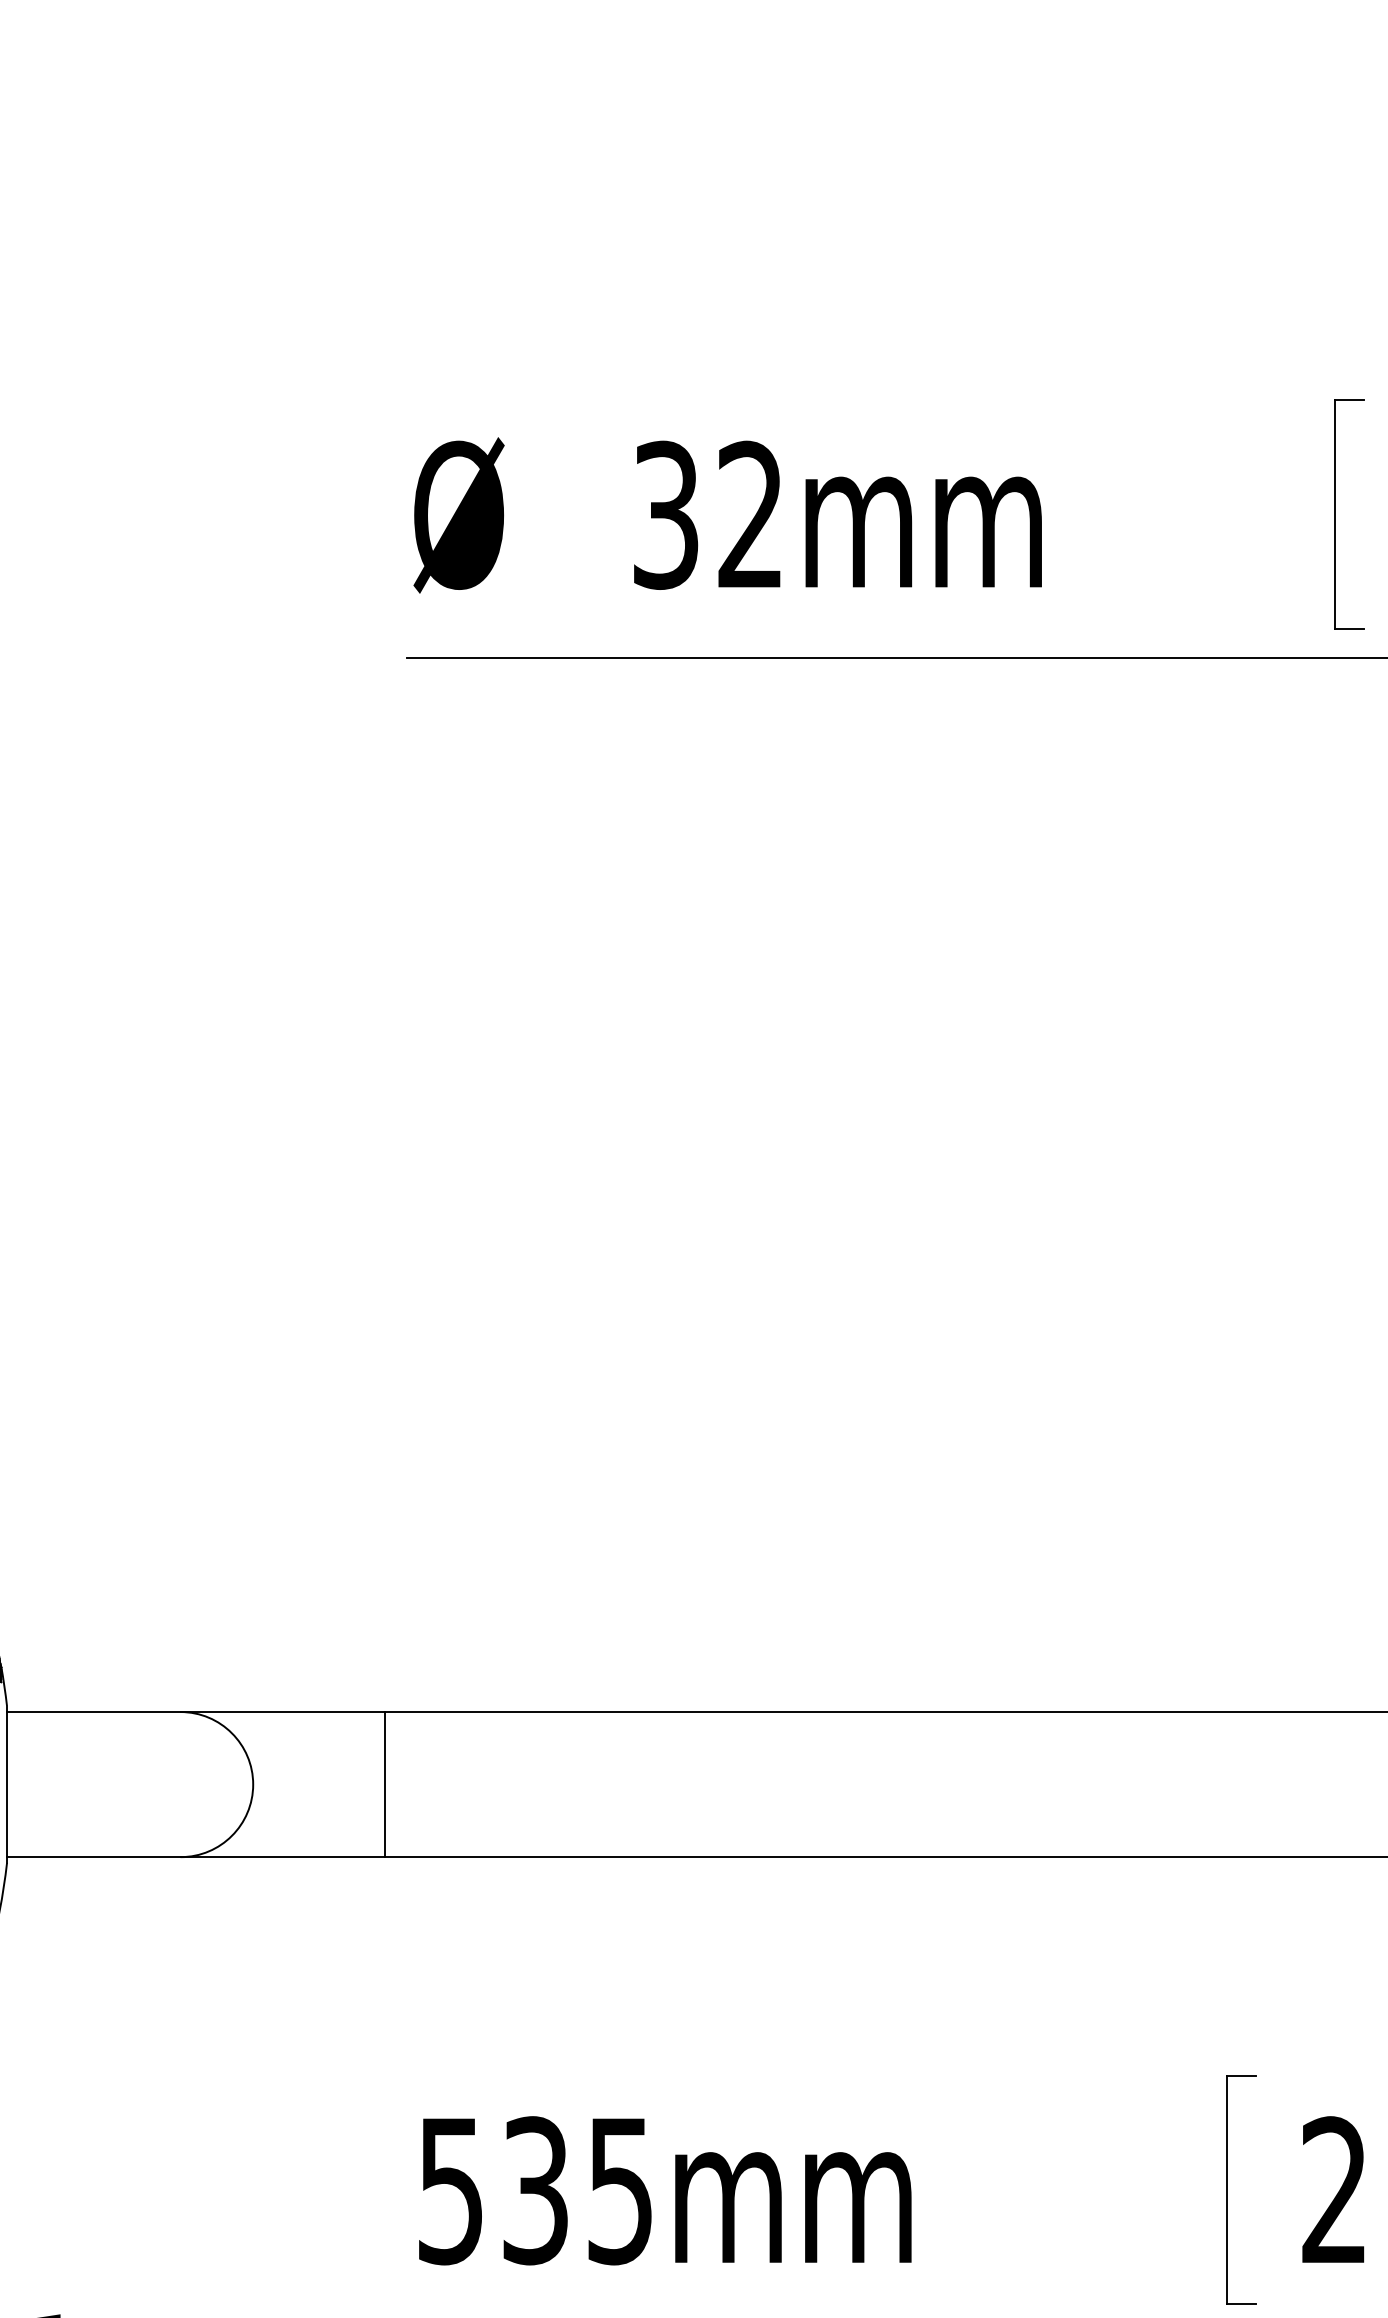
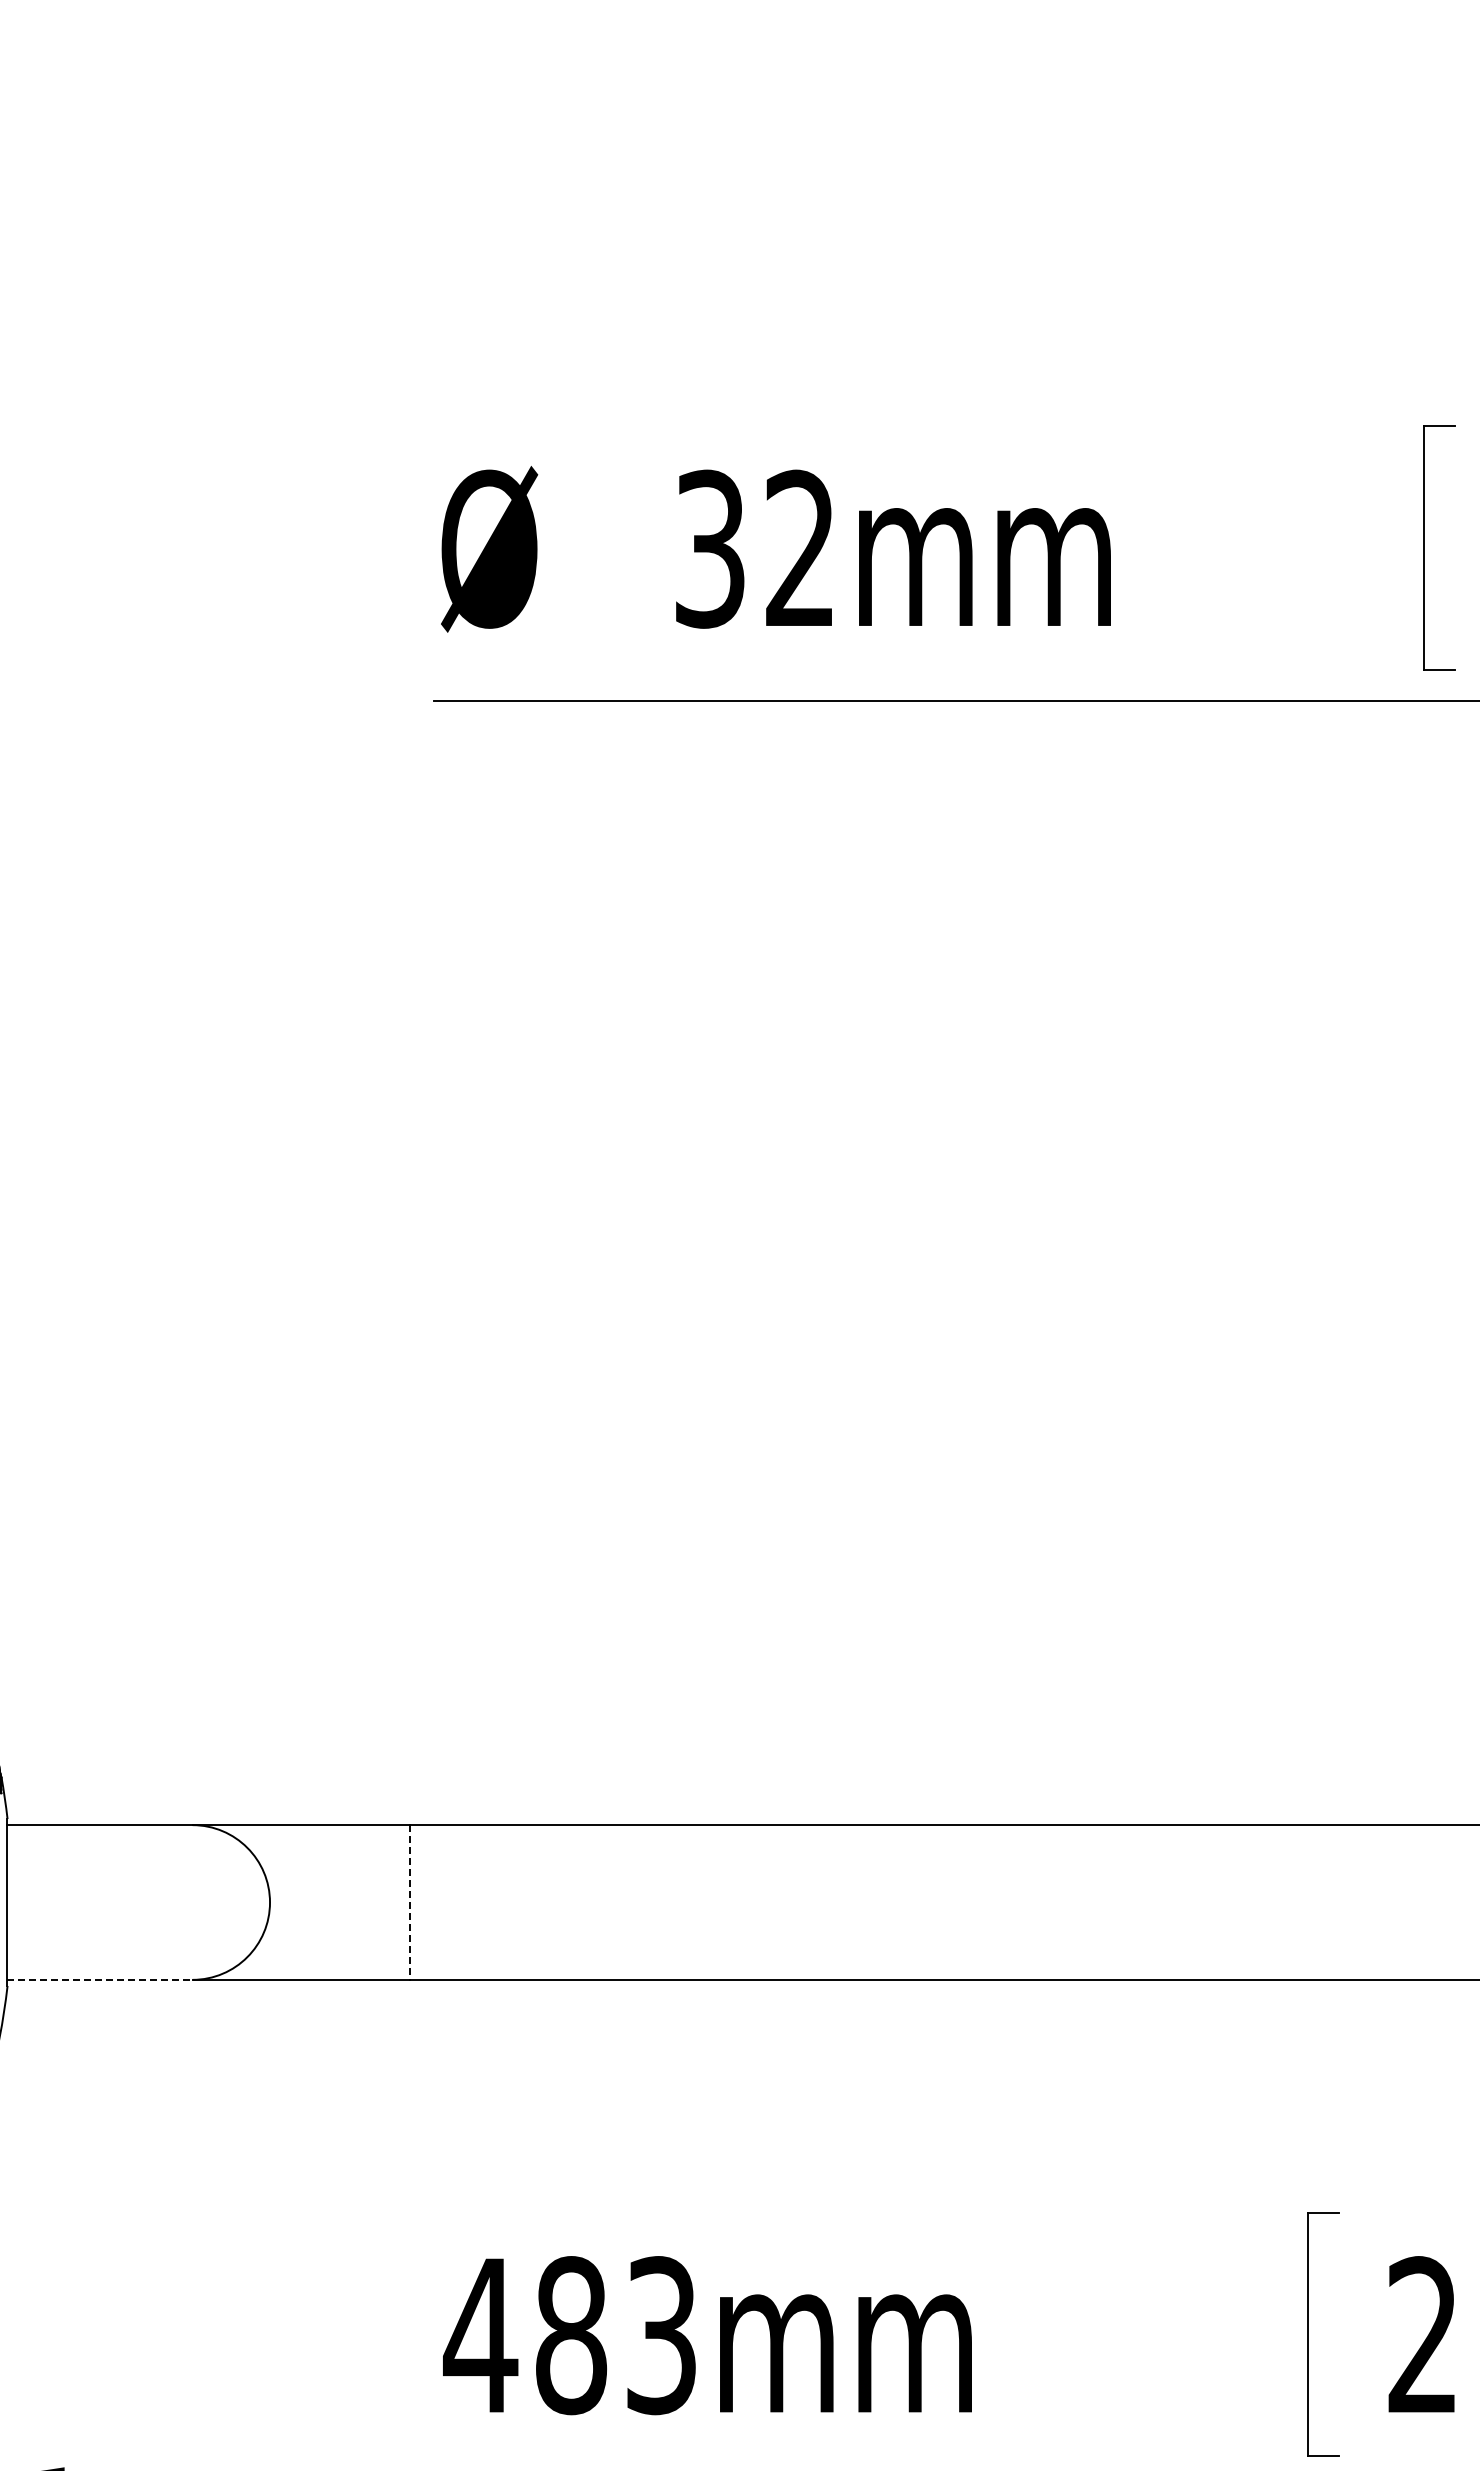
line: (384, 1785) -> (410, 1903), solid -> dashed
line: (94, 1856) -> (100, 1979), solid -> dashed
text: (534, 2190) -> (569, 2335), 535mm -> 483mm

